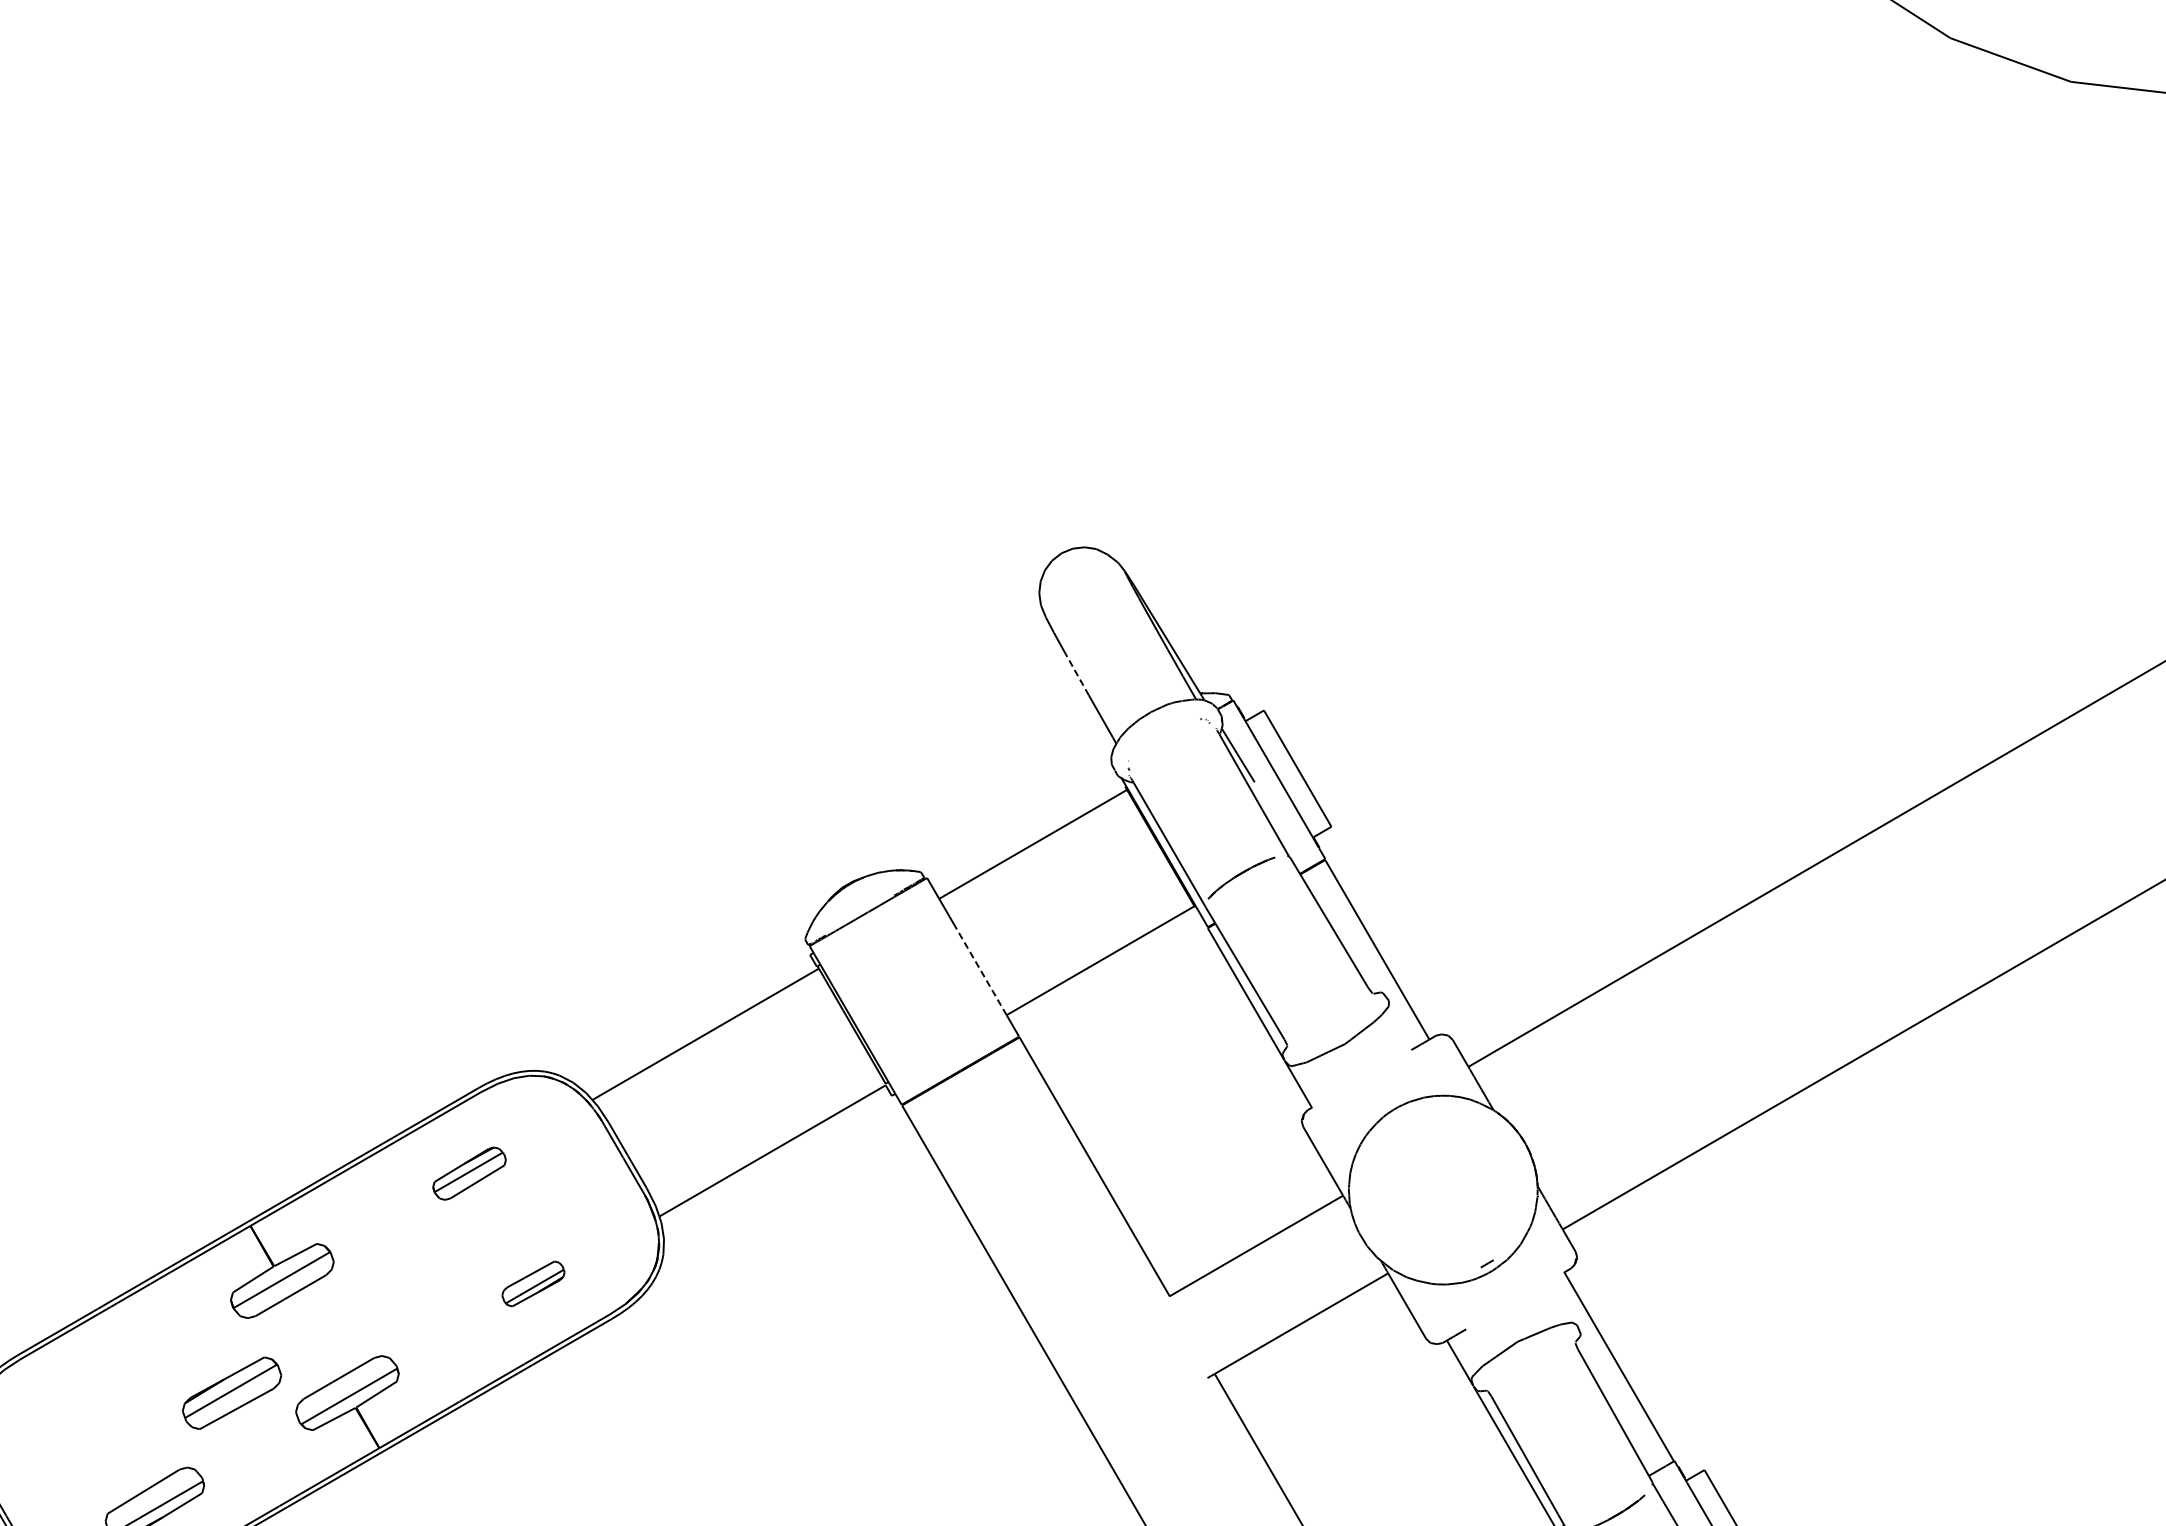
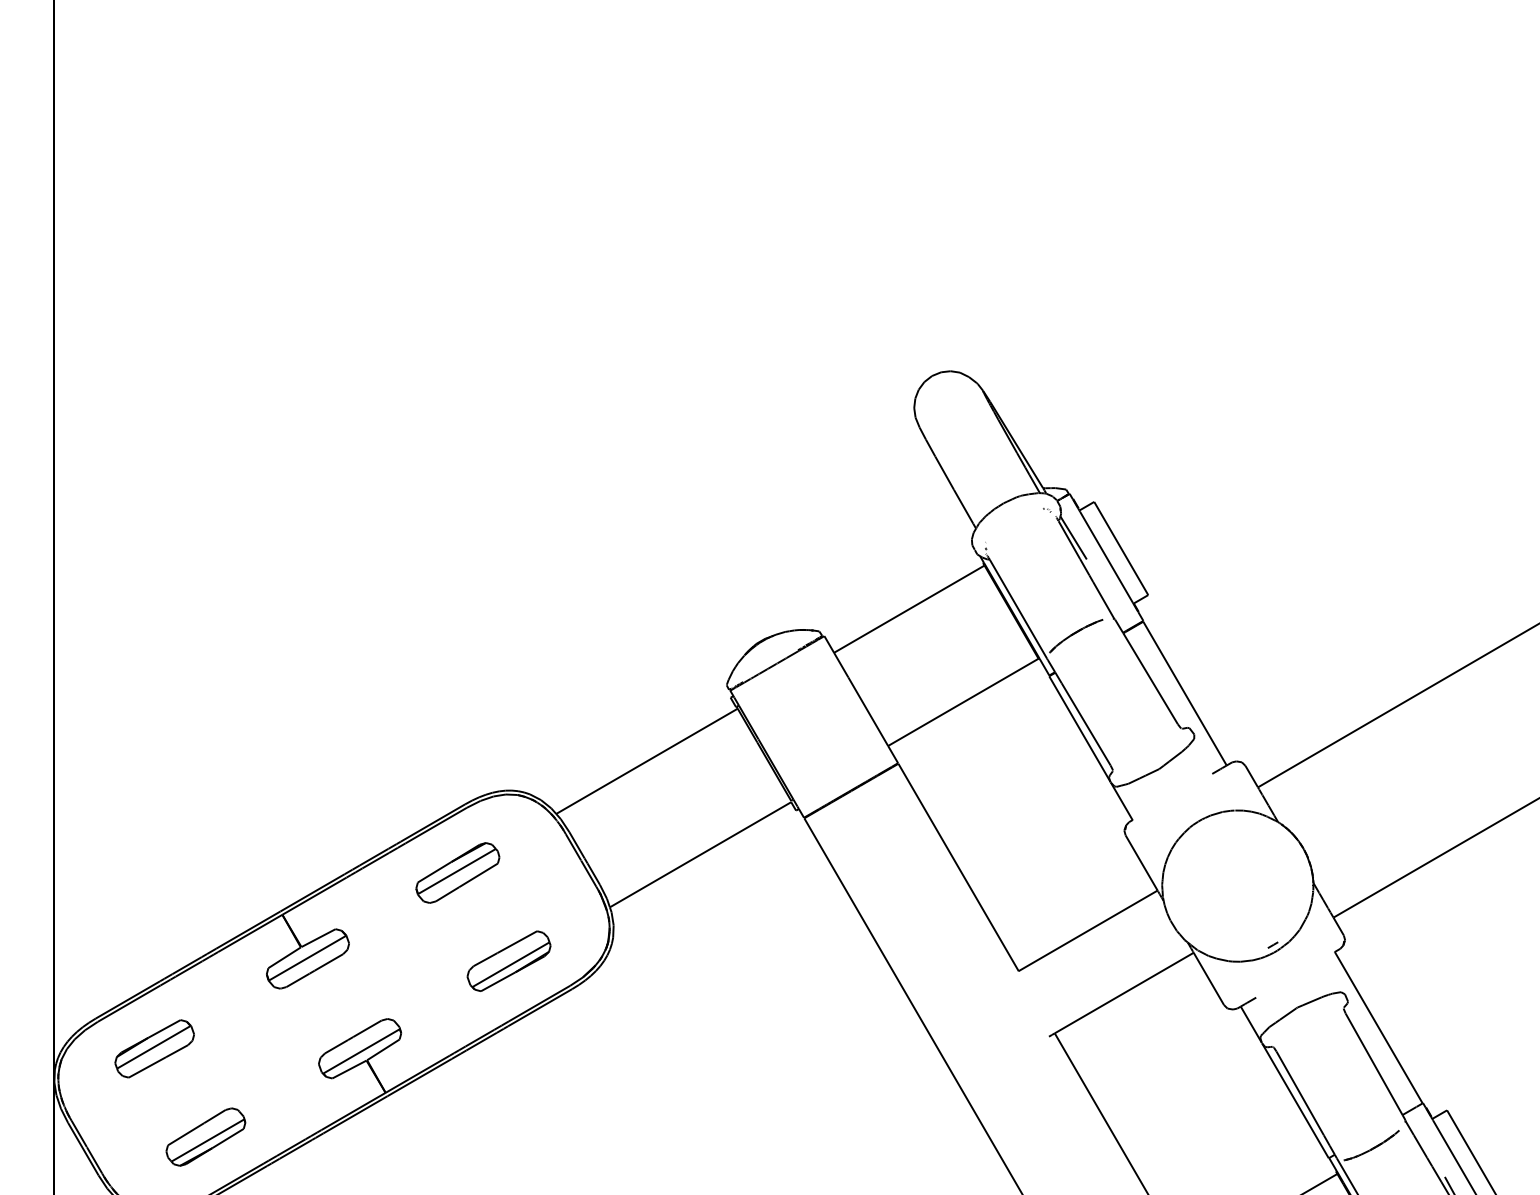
line: (1077, 674) -> (944, 473), dashed -> solid
line: (981, 972) -> (867, 711), dashed -> solid
part: (469, 1173) -> (457, 872), size x1.43
part: (533, 1283) -> (509, 960), size x1.67
part: (232, 1392) -> (155, 1048), moved

